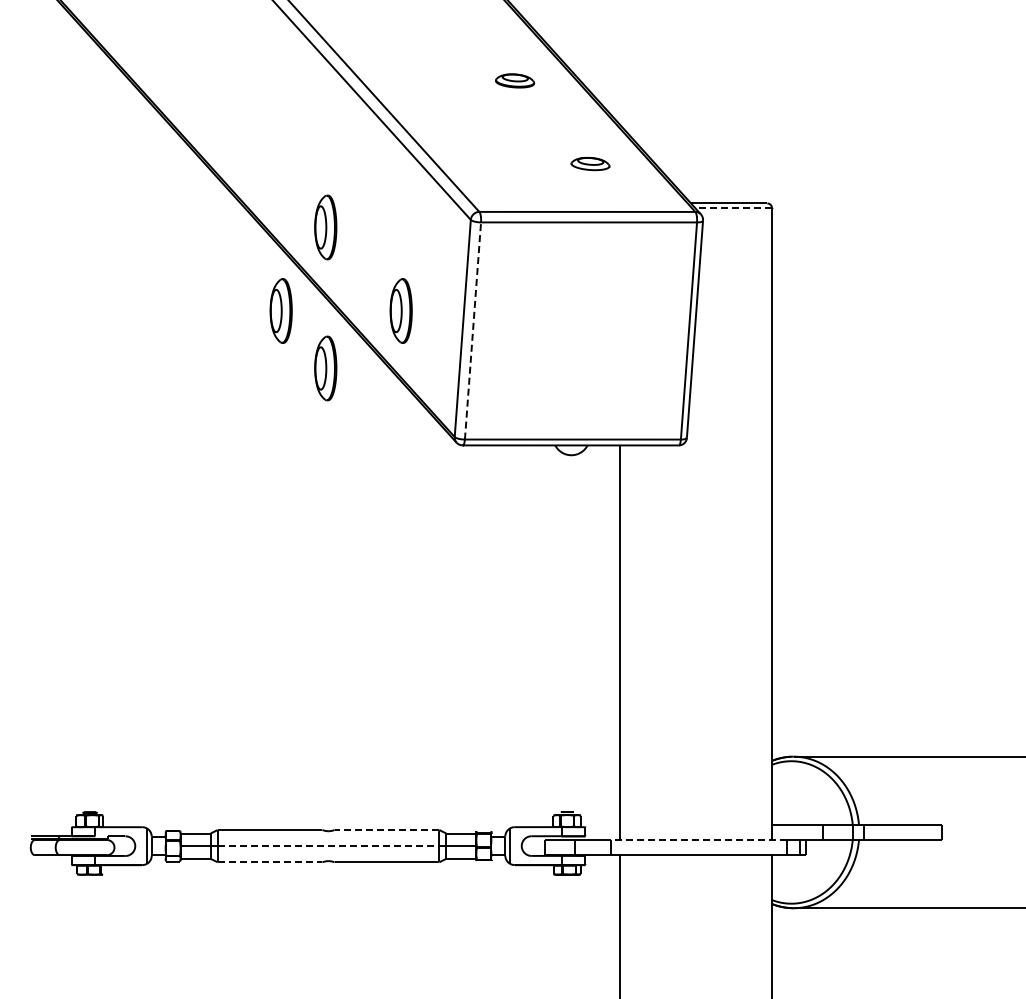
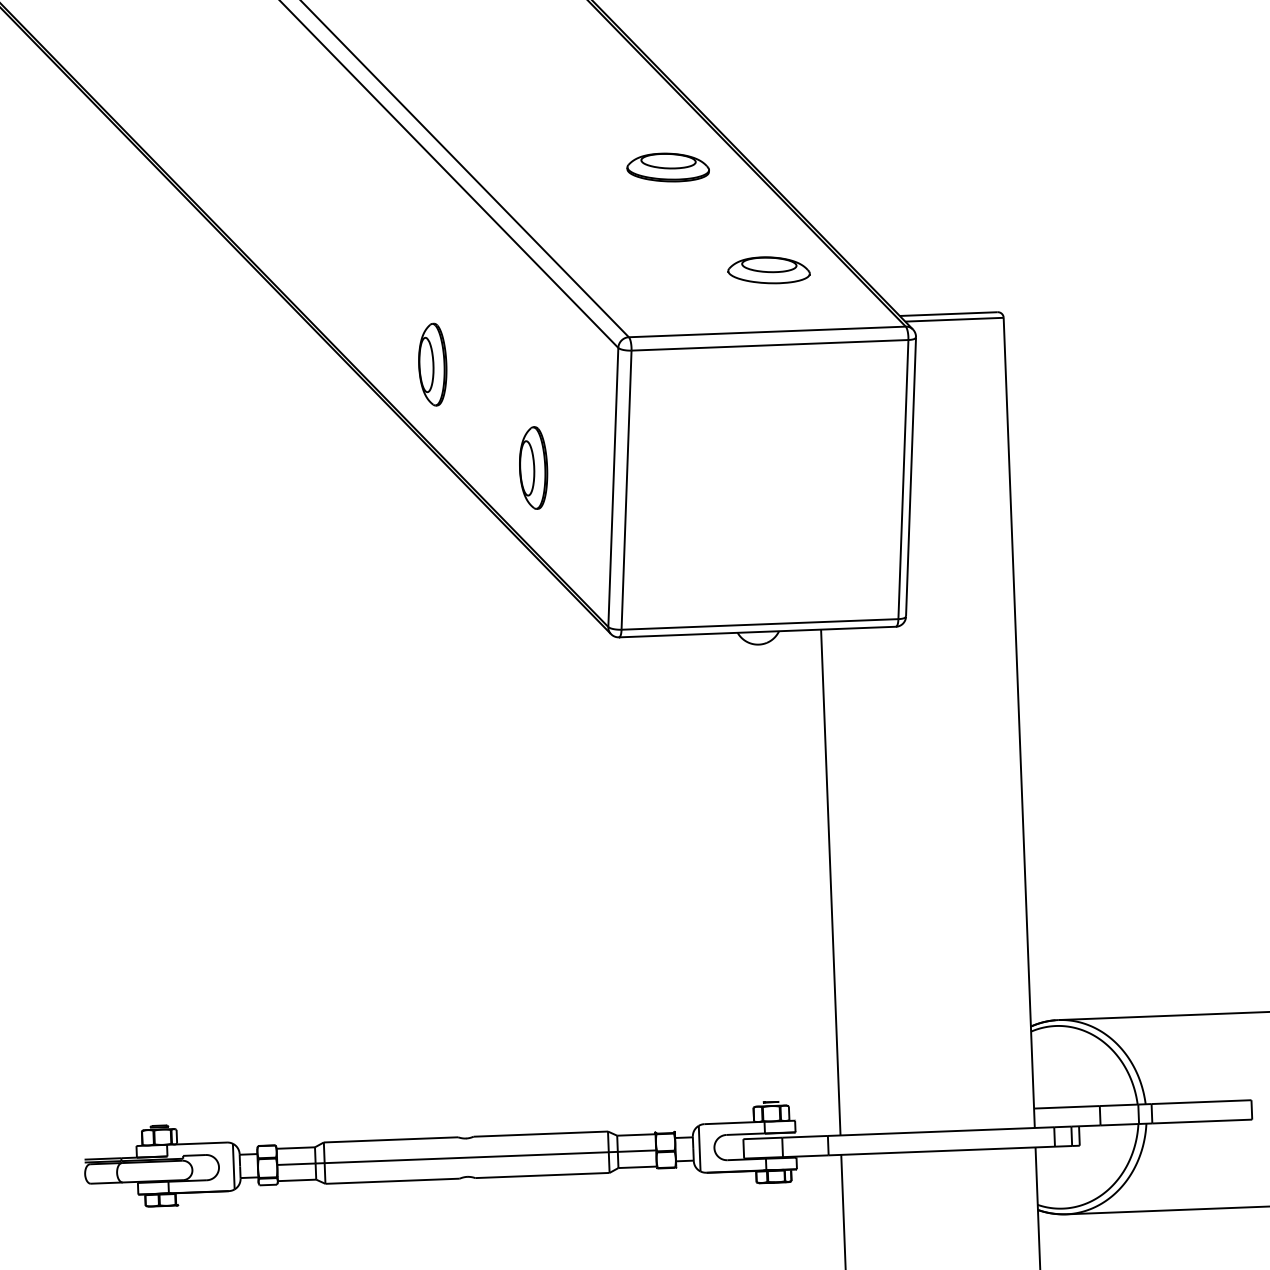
part: (514, 80) -> (667, 167), size x1.67
part: (590, 163) -> (768, 269), size x1.67
line: (734, 208) -> (955, 320), dashed -> solid
part: (280, 310) -> (378, 473), removed
line: (472, 330) -> (625, 489), dashed -> solid
part: (325, 368) -> (439, 545), removed
line: (386, 830) -> (540, 1134), dashed -> solid
line: (699, 840) -> (941, 1132), dashed -> solid
line: (328, 846) -> (466, 1158), dashed -> solid
line: (270, 862) -> (393, 1181), dashed -> solid

